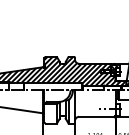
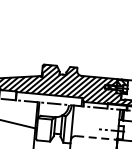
line: (97, 116) -> (96, 137), solid -> dashed

